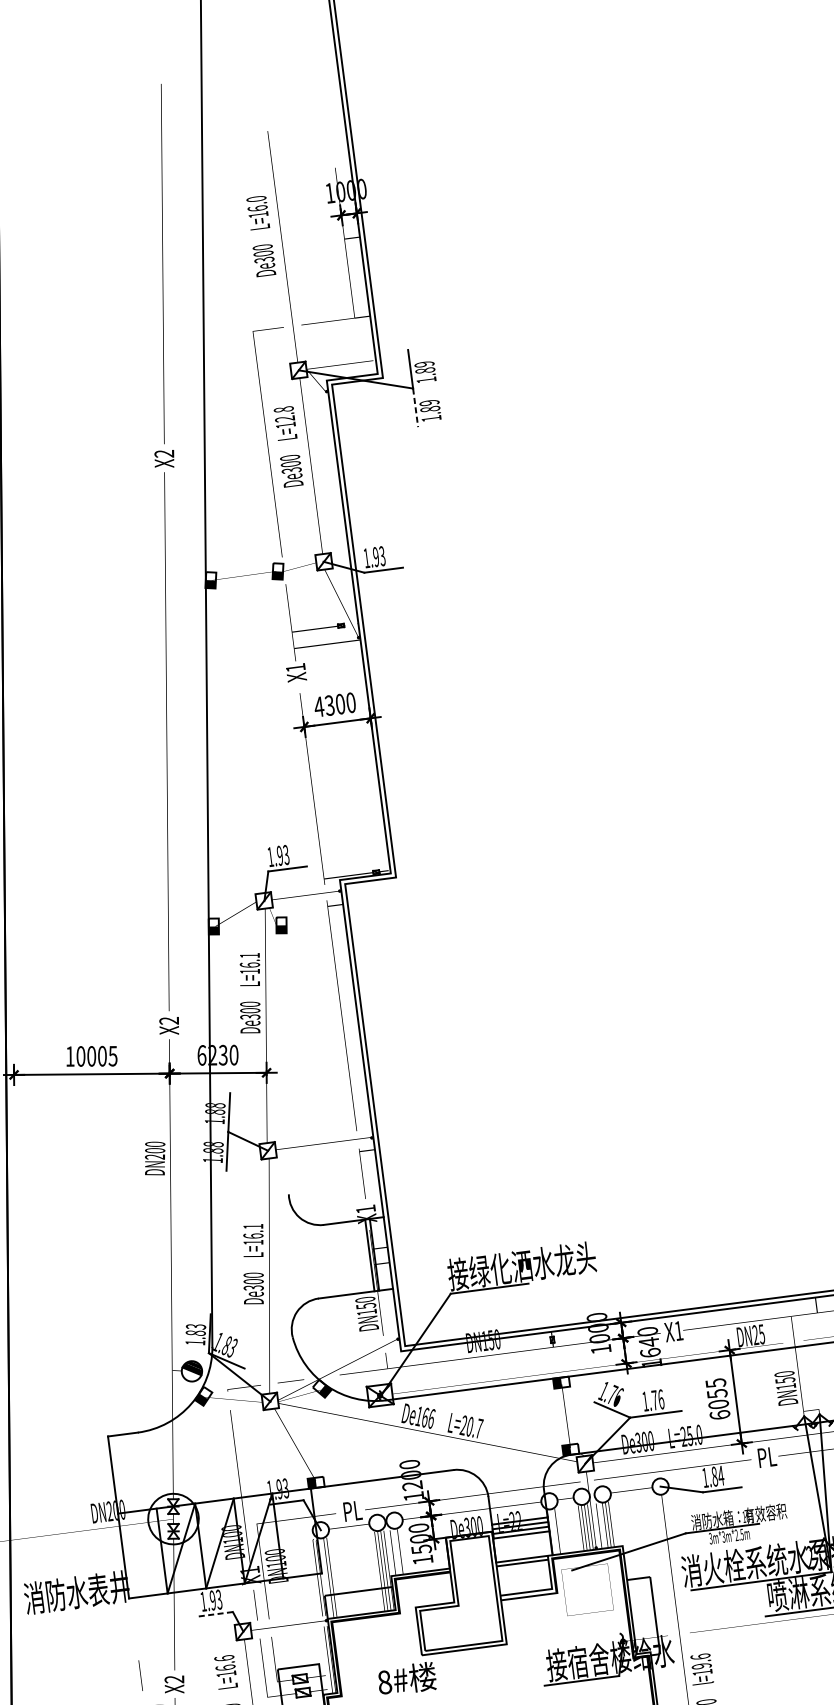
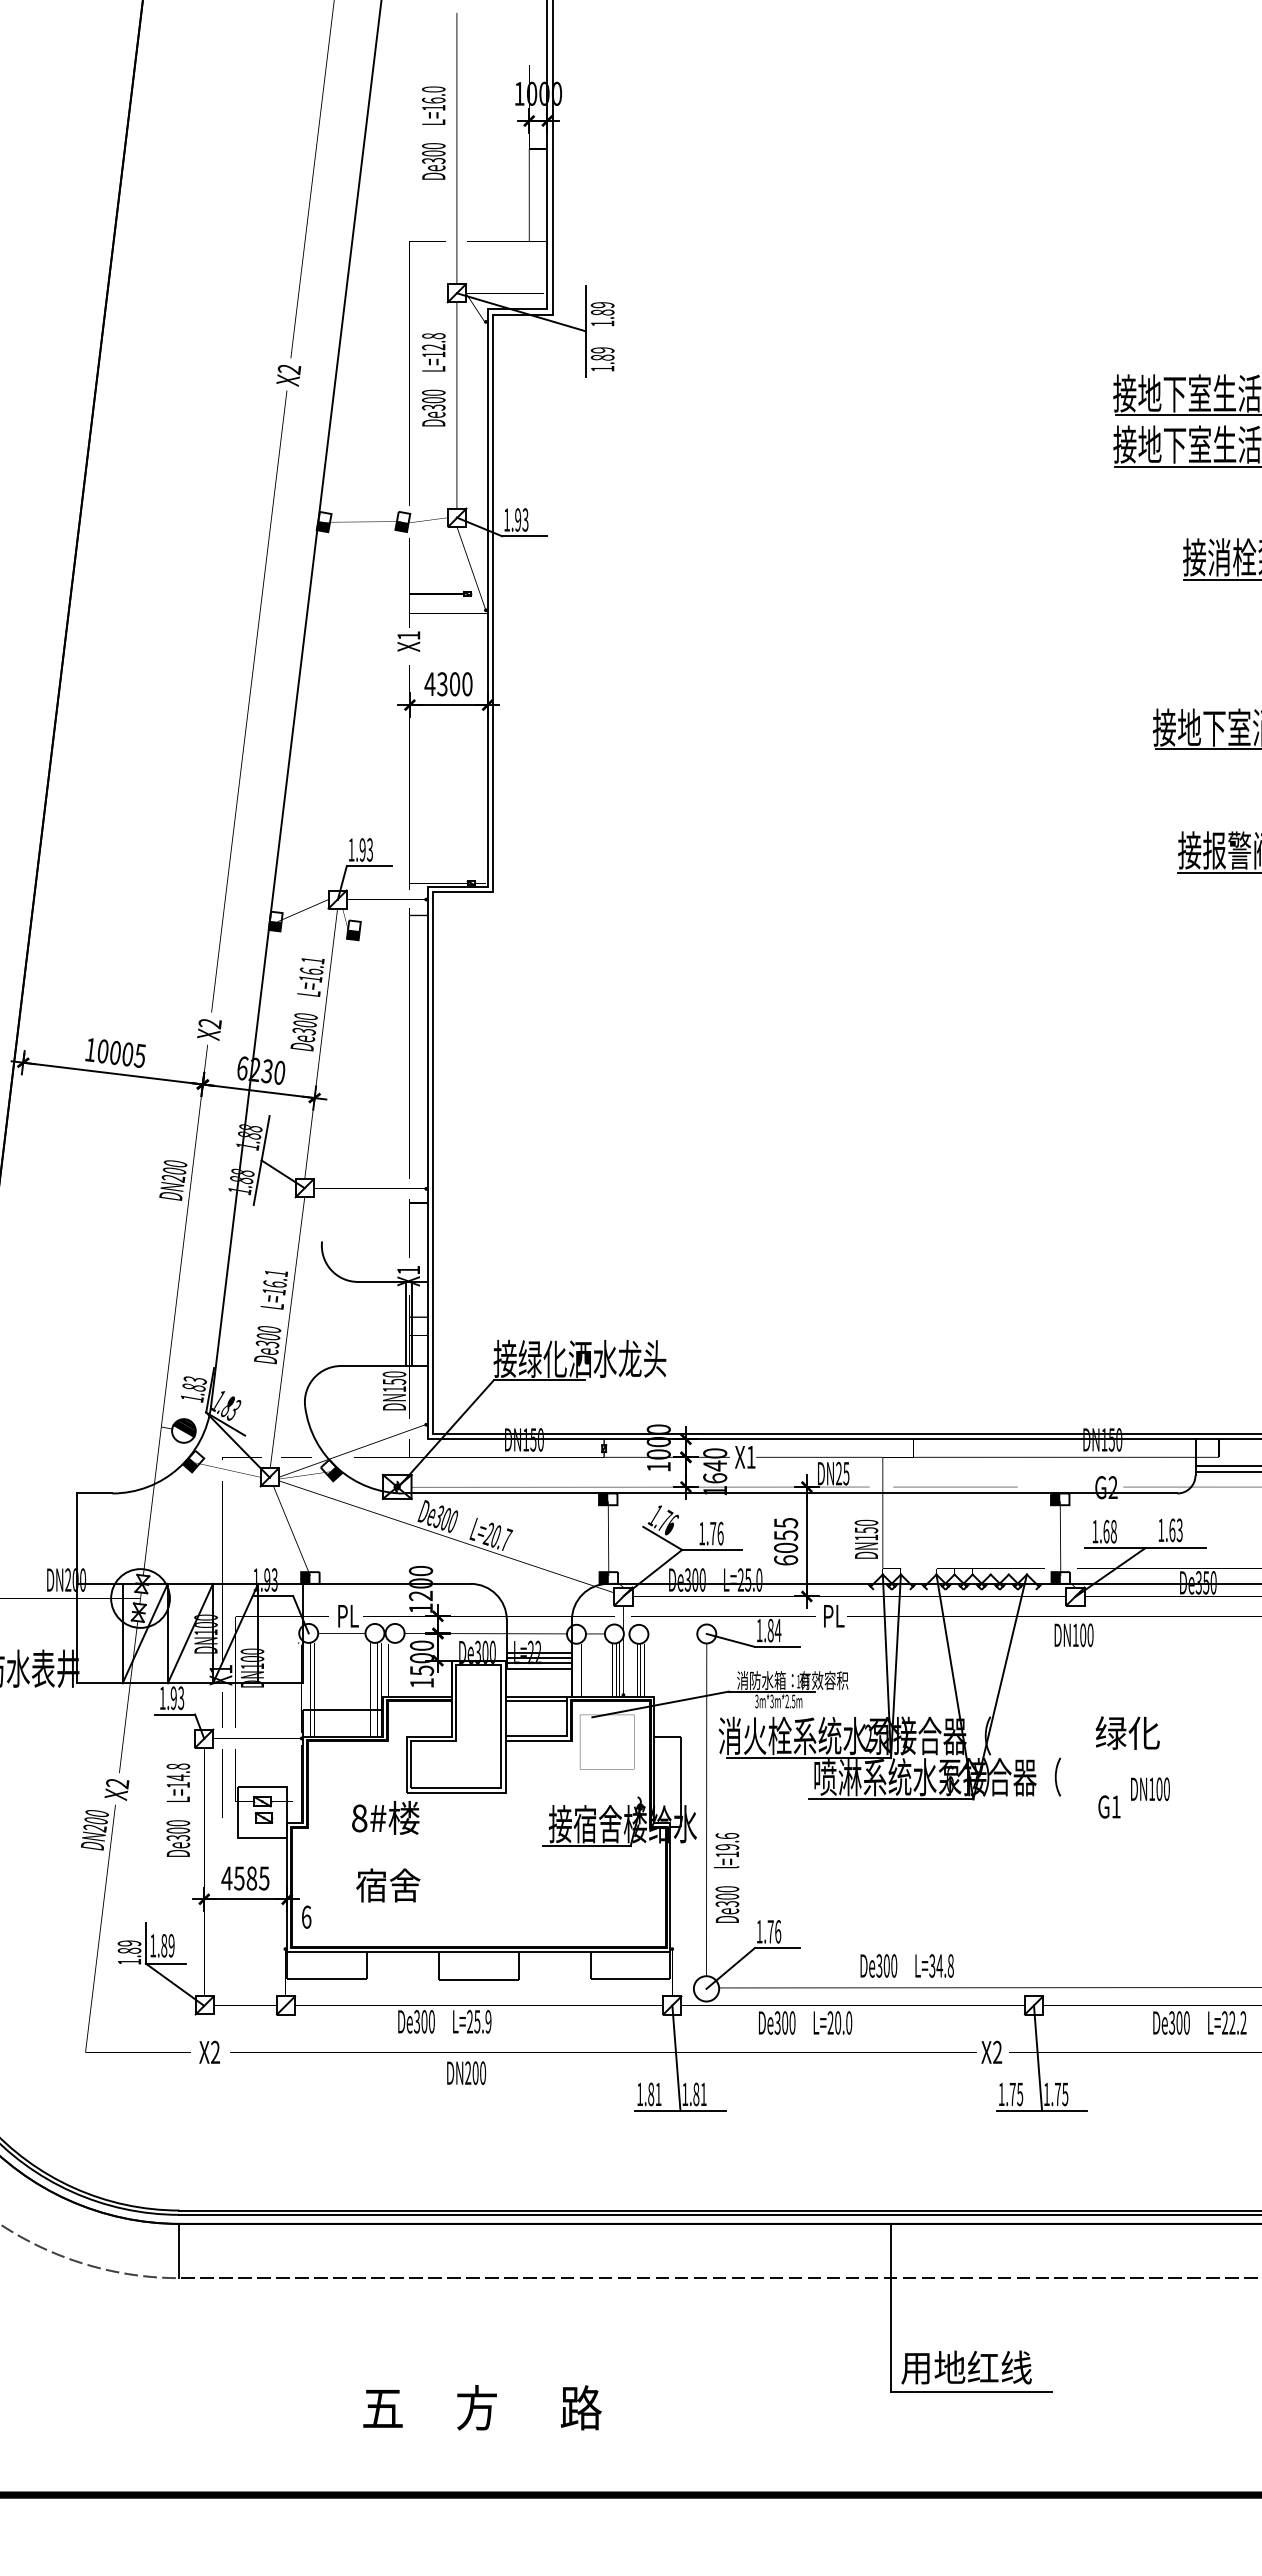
line: (415, 407) -> (585, 353), dashed -> solid
text: (424, 1417) -> (445, 1518), De166 -> De300
line: (215, 1614) -> (174, 1714), dashed -> solid
text: (225, 1663) -> (178, 1772), L=16.6 -> L=14.8
line: (140, 1675) -> (79, 1773), removed

